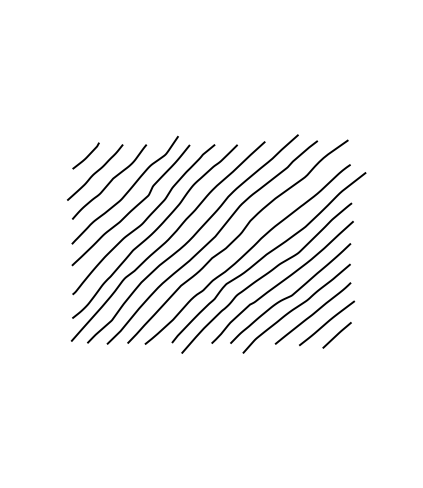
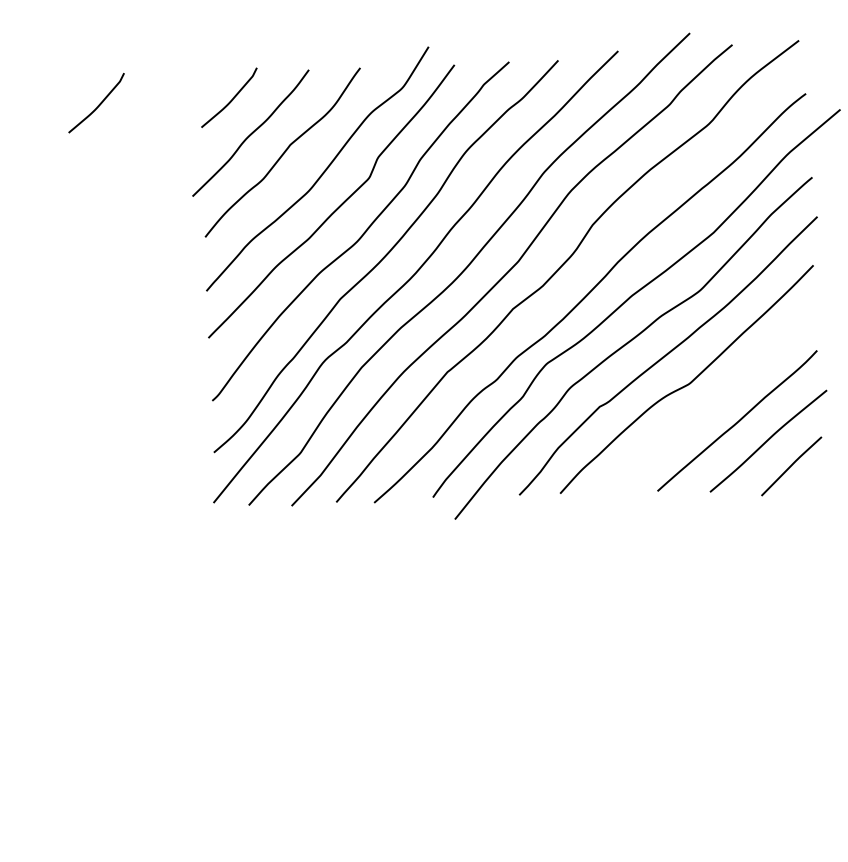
curve: (25, 156) -> (97, 104), added
curve: (296, 308) -> (700, 411), removed

